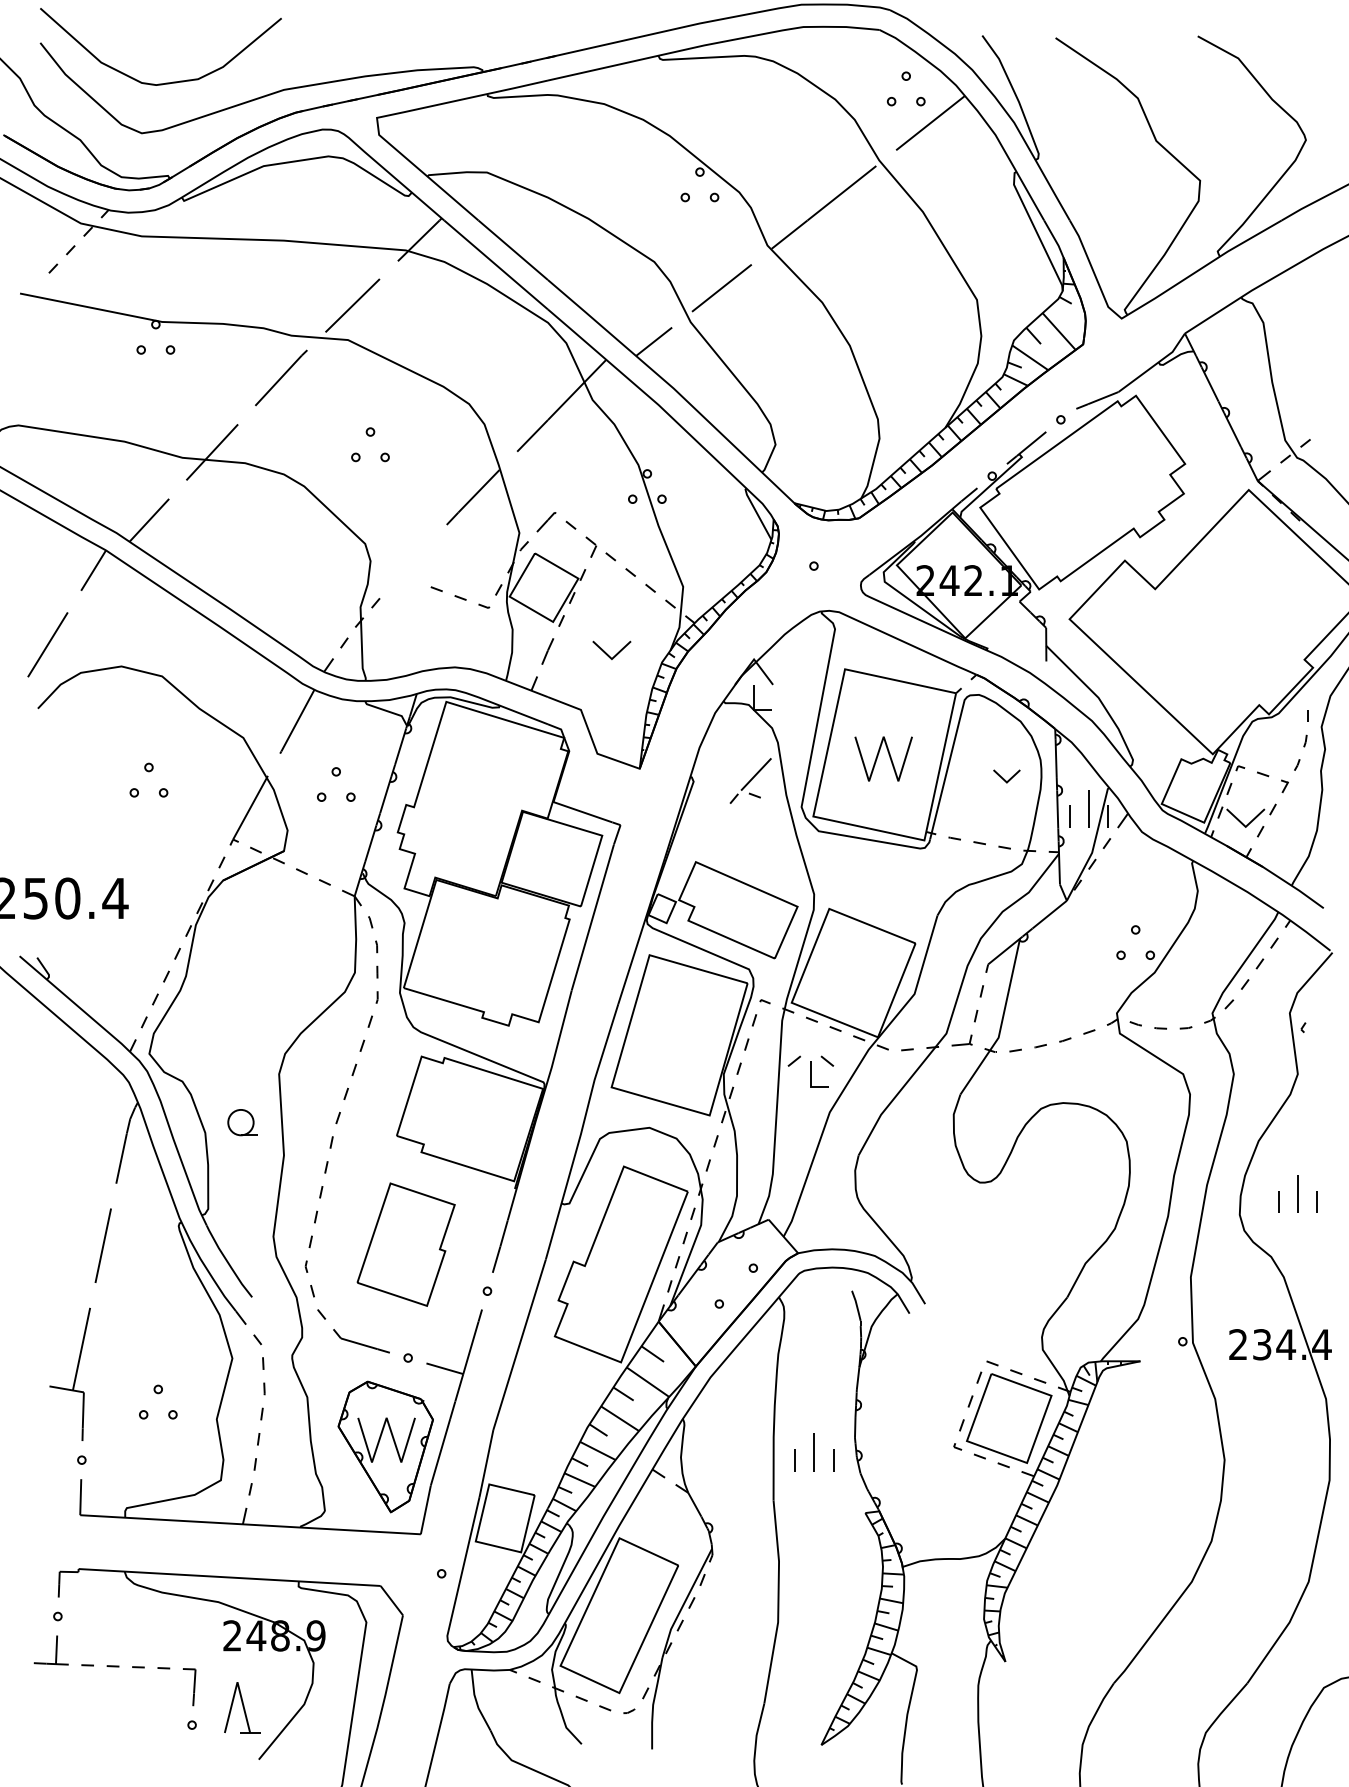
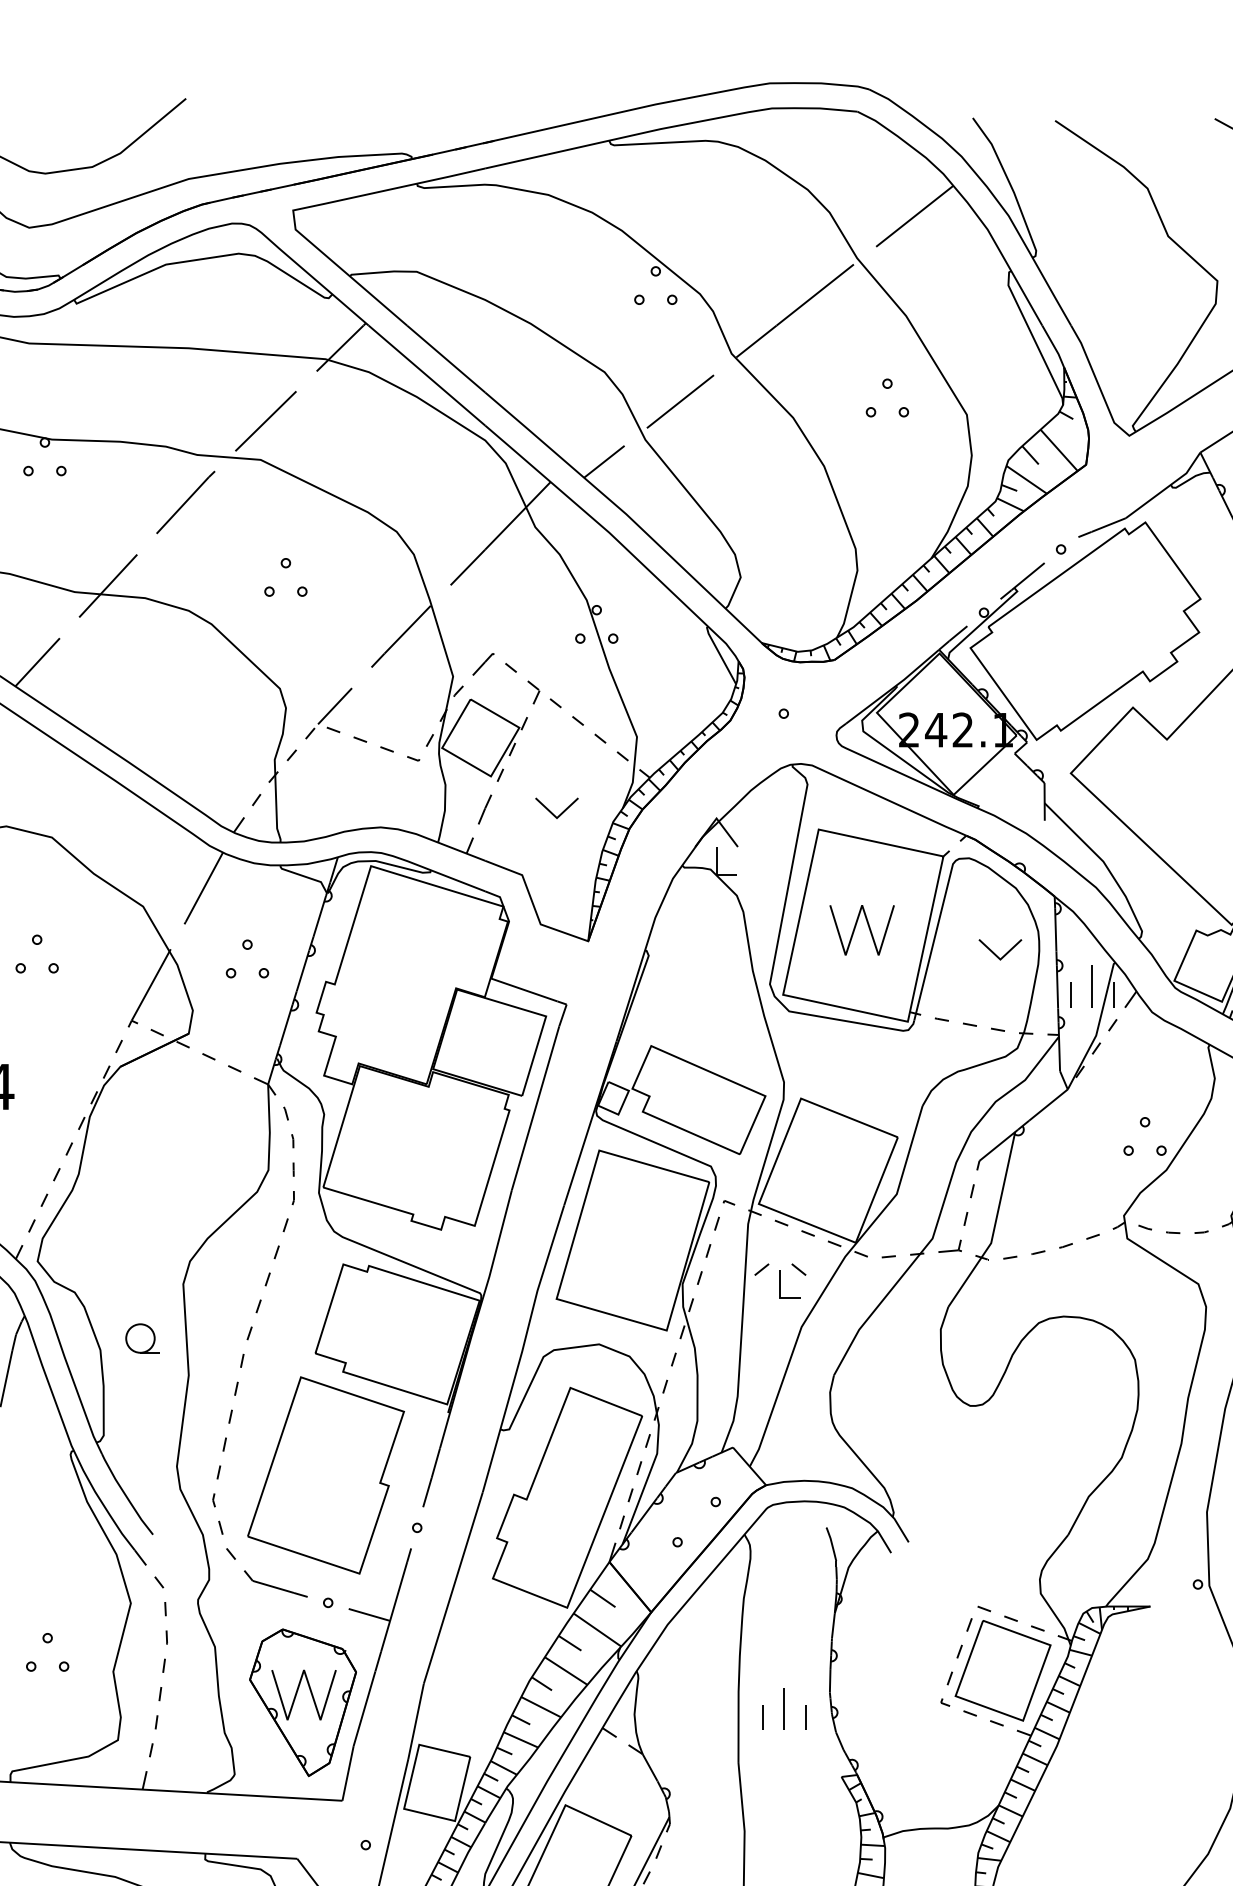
part: (905, 80) -> (886, 388), moved
part: (1006, 776) -> (1000, 949), size x1.43
part: (750, 780) -> (328, 713), moved
part: (405, 1244) -> (325, 1475), size x1.43

